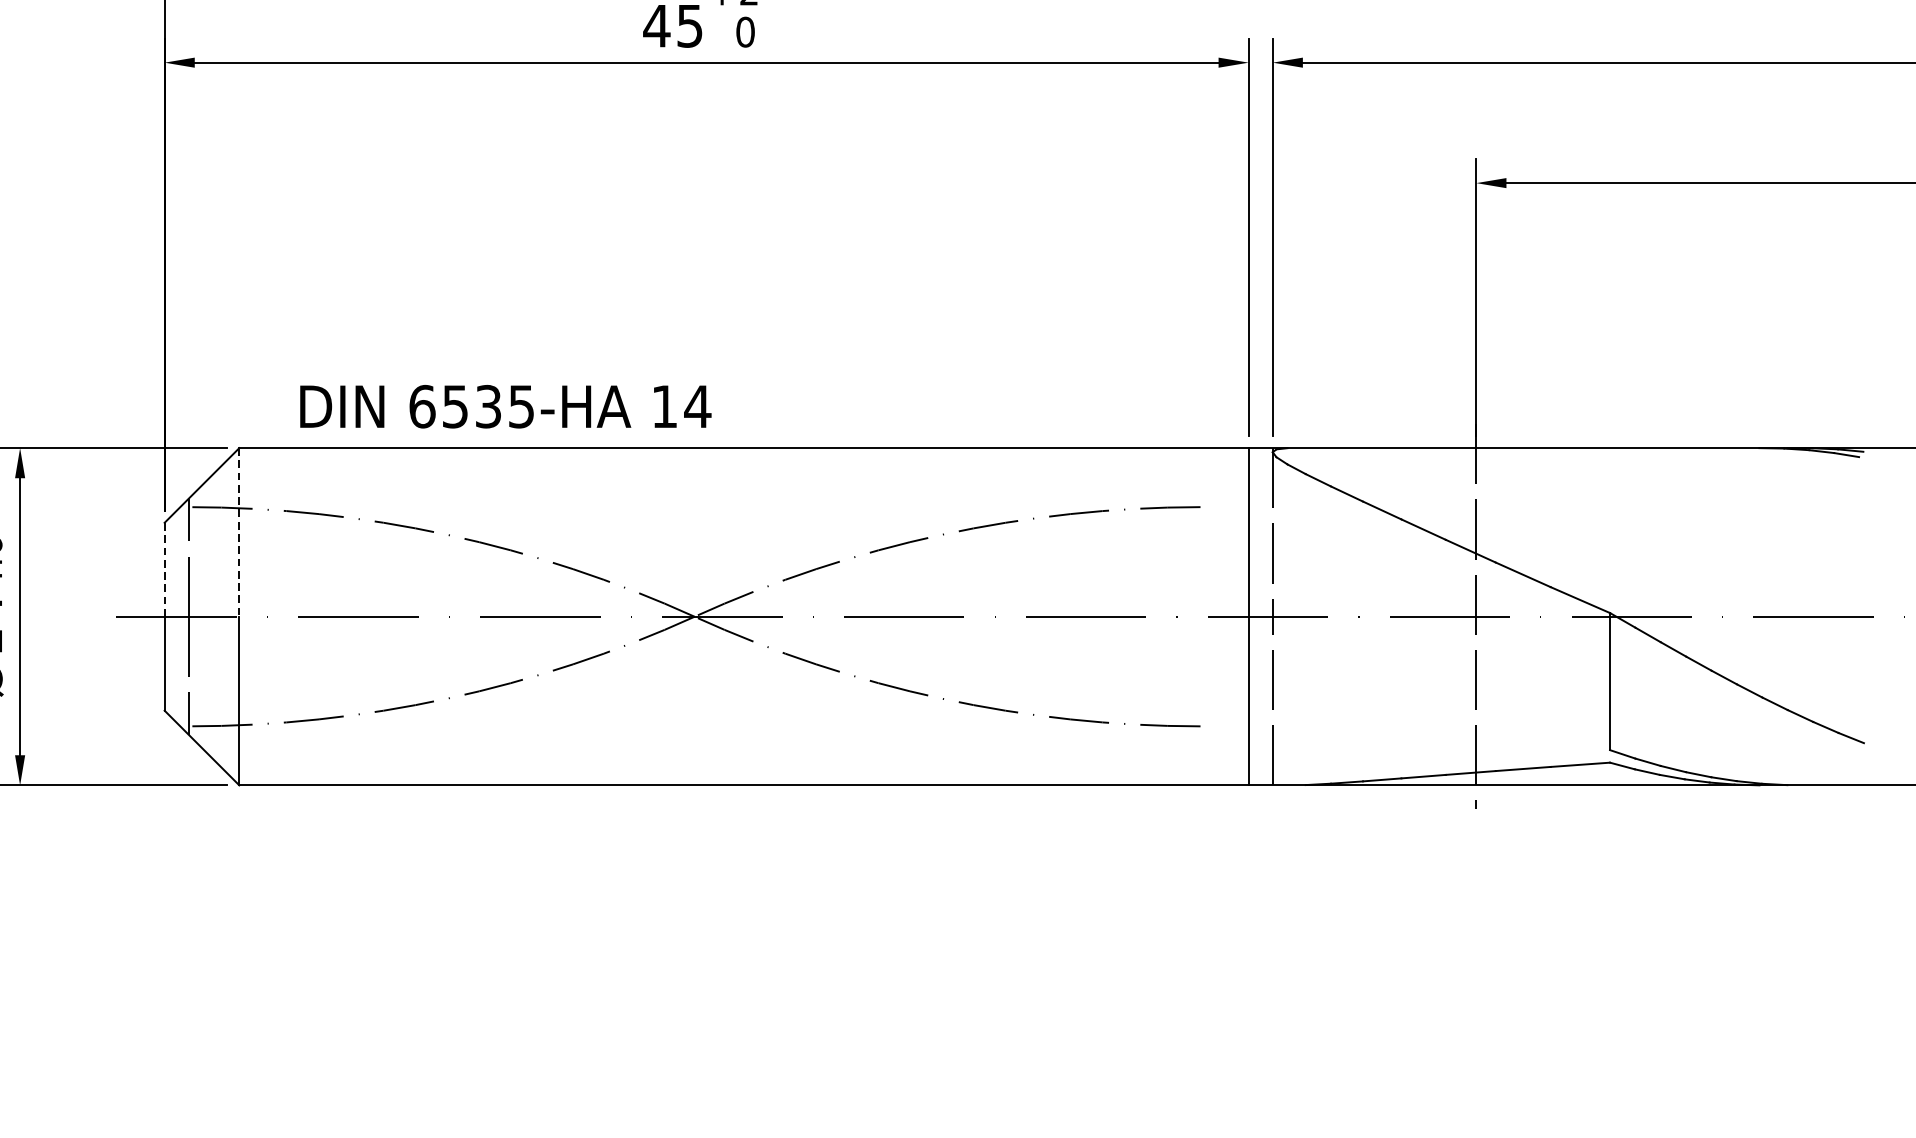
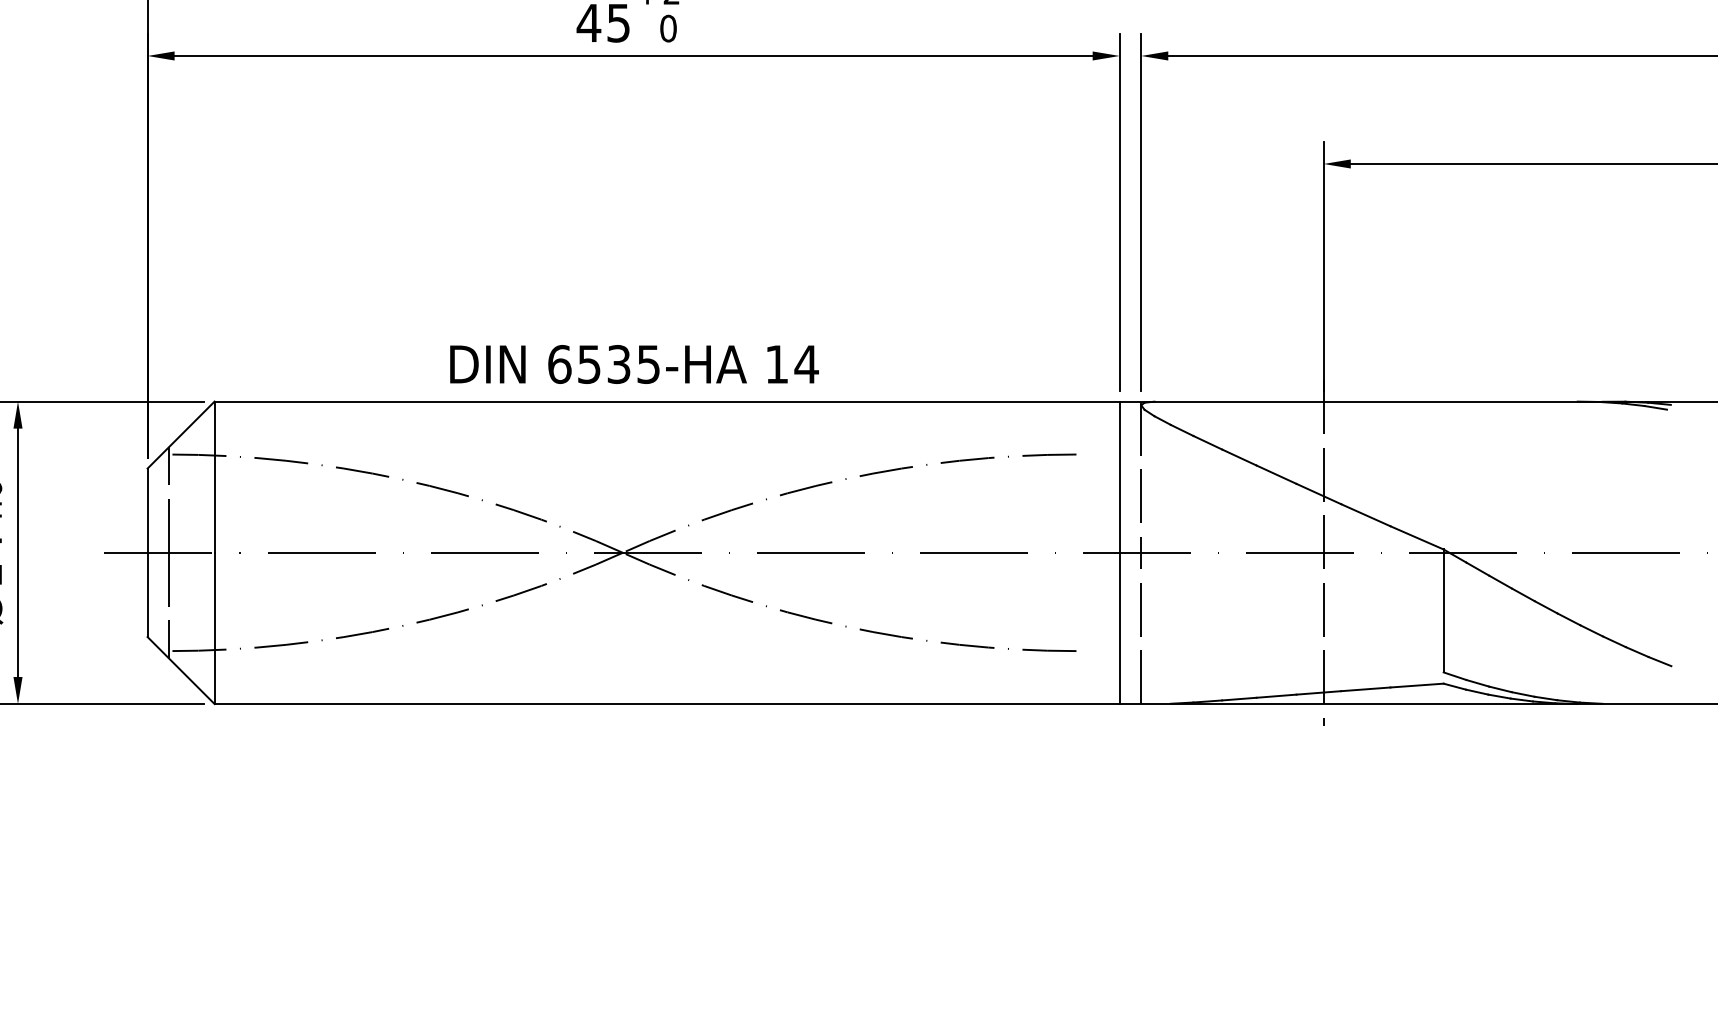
text: (505, 406) -> (634, 364), moved
line: (239, 532) -> (214, 477), dashed -> solid
line: (164, 569) -> (147, 510), dashed -> solid

